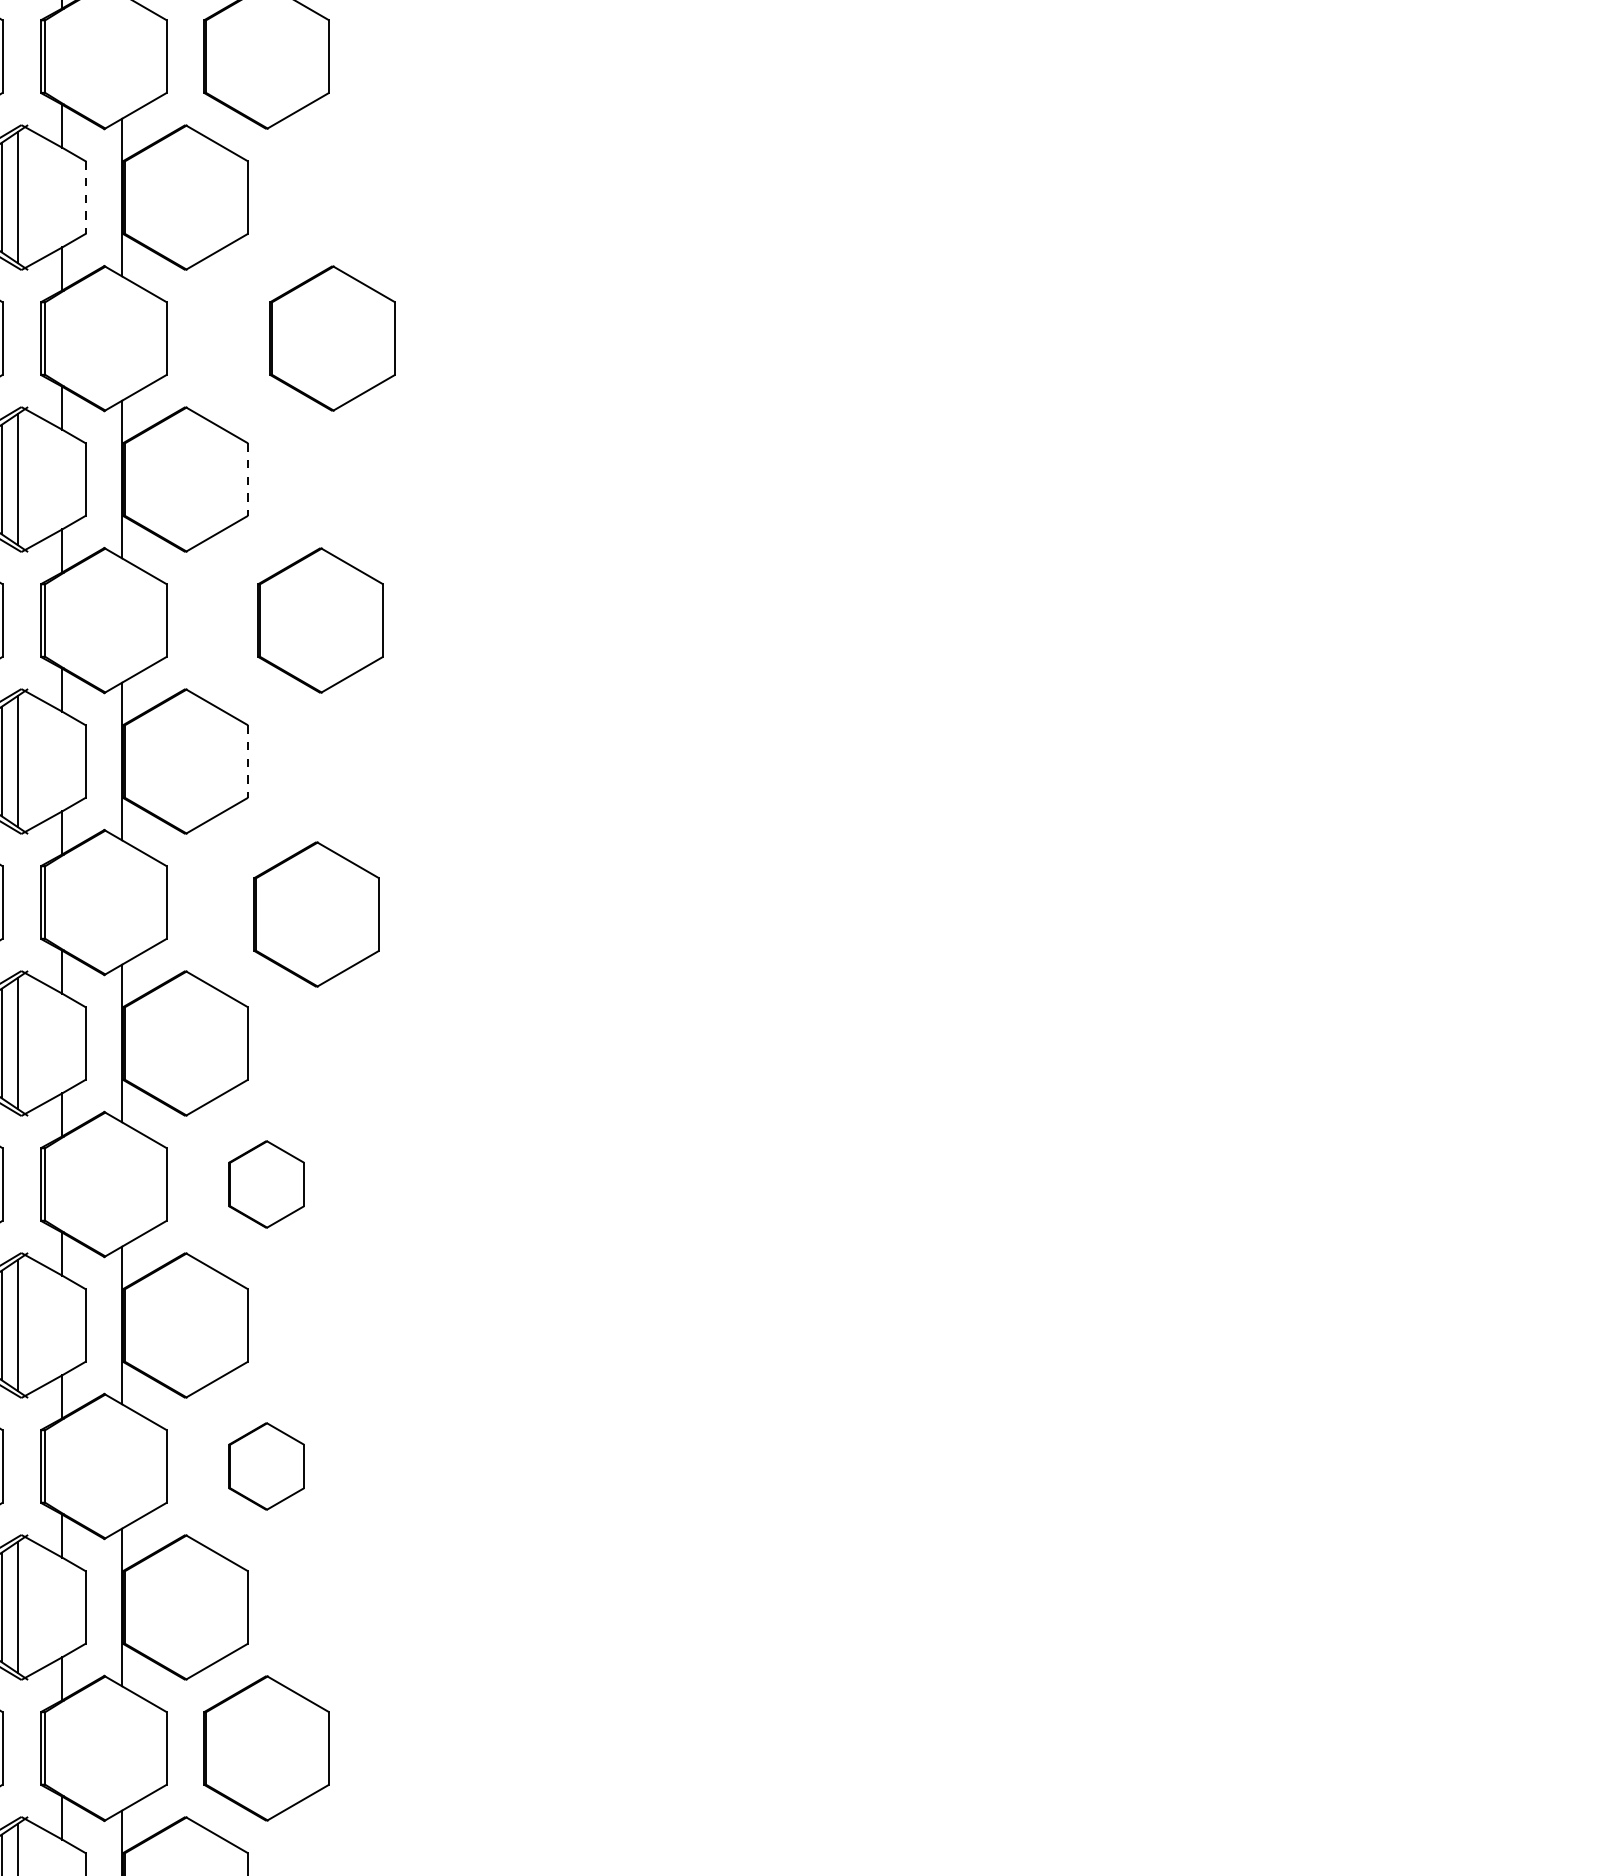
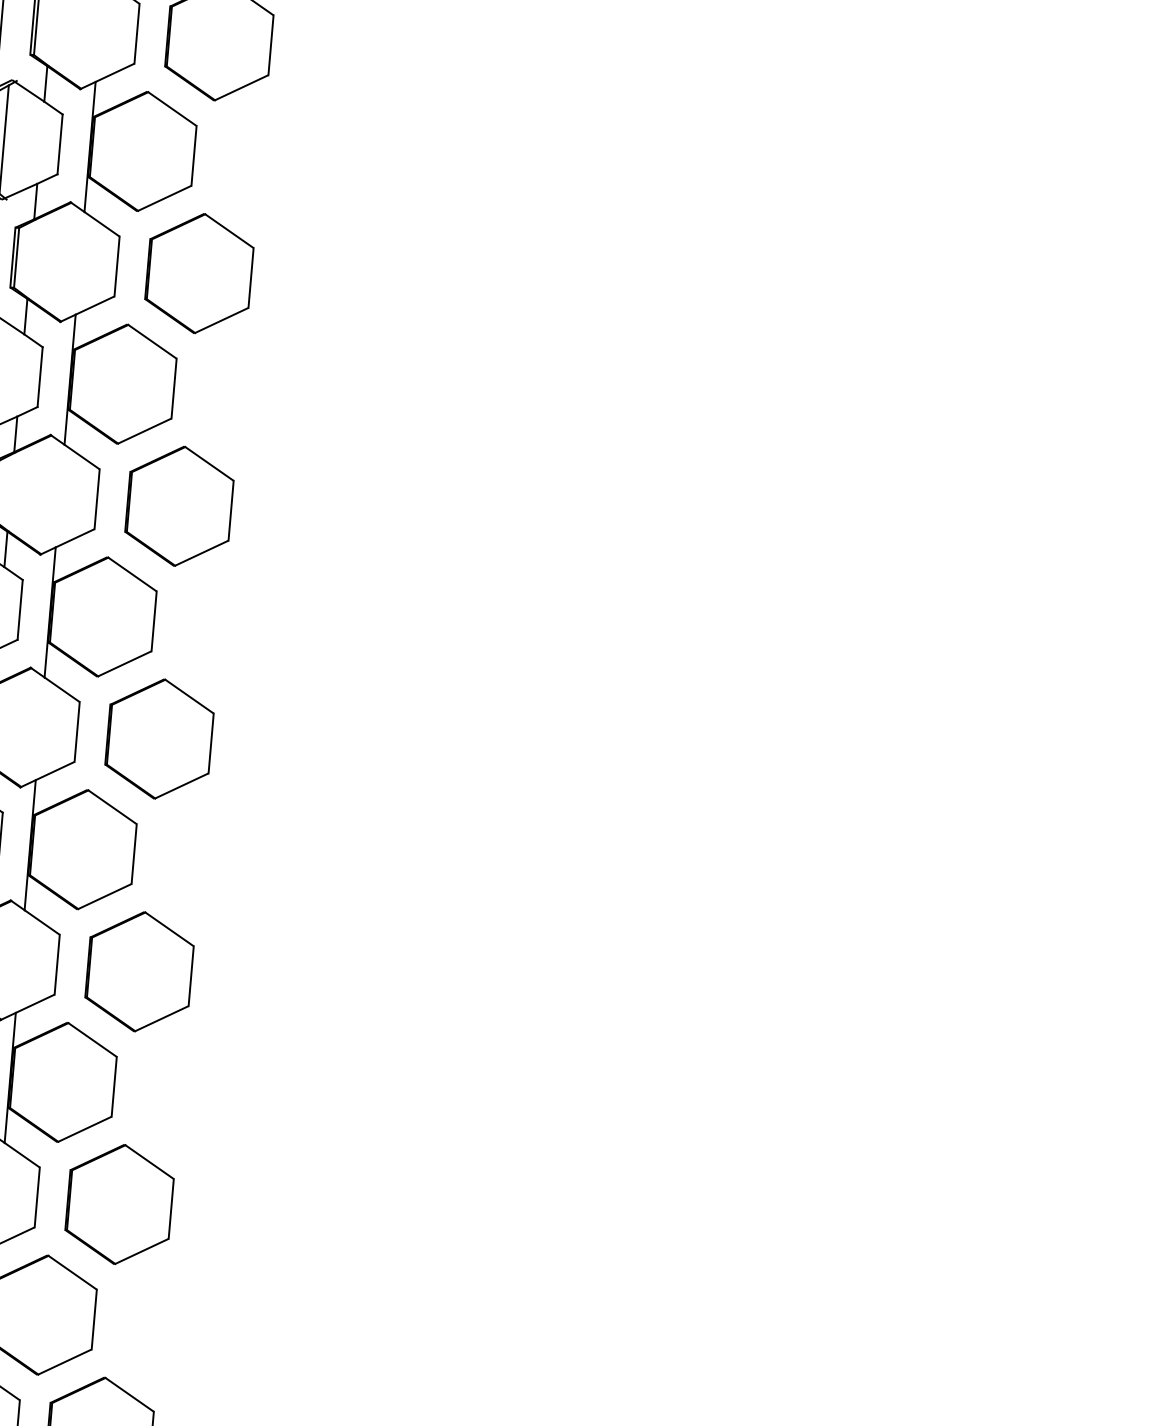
line: (85, 198) -> (59, 145), dashed -> solid
part: (332, 338) -> (199, 273), moved
line: (248, 480) -> (174, 389), dashed -> solid
part: (320, 620) -> (179, 506), moved
line: (248, 762) -> (154, 622), dashed -> solid
part: (316, 914) -> (159, 739), moved
part: (266, 1184) -> (139, 971), size x1.67
part: (266, 1466) -> (119, 1204), size x1.67

